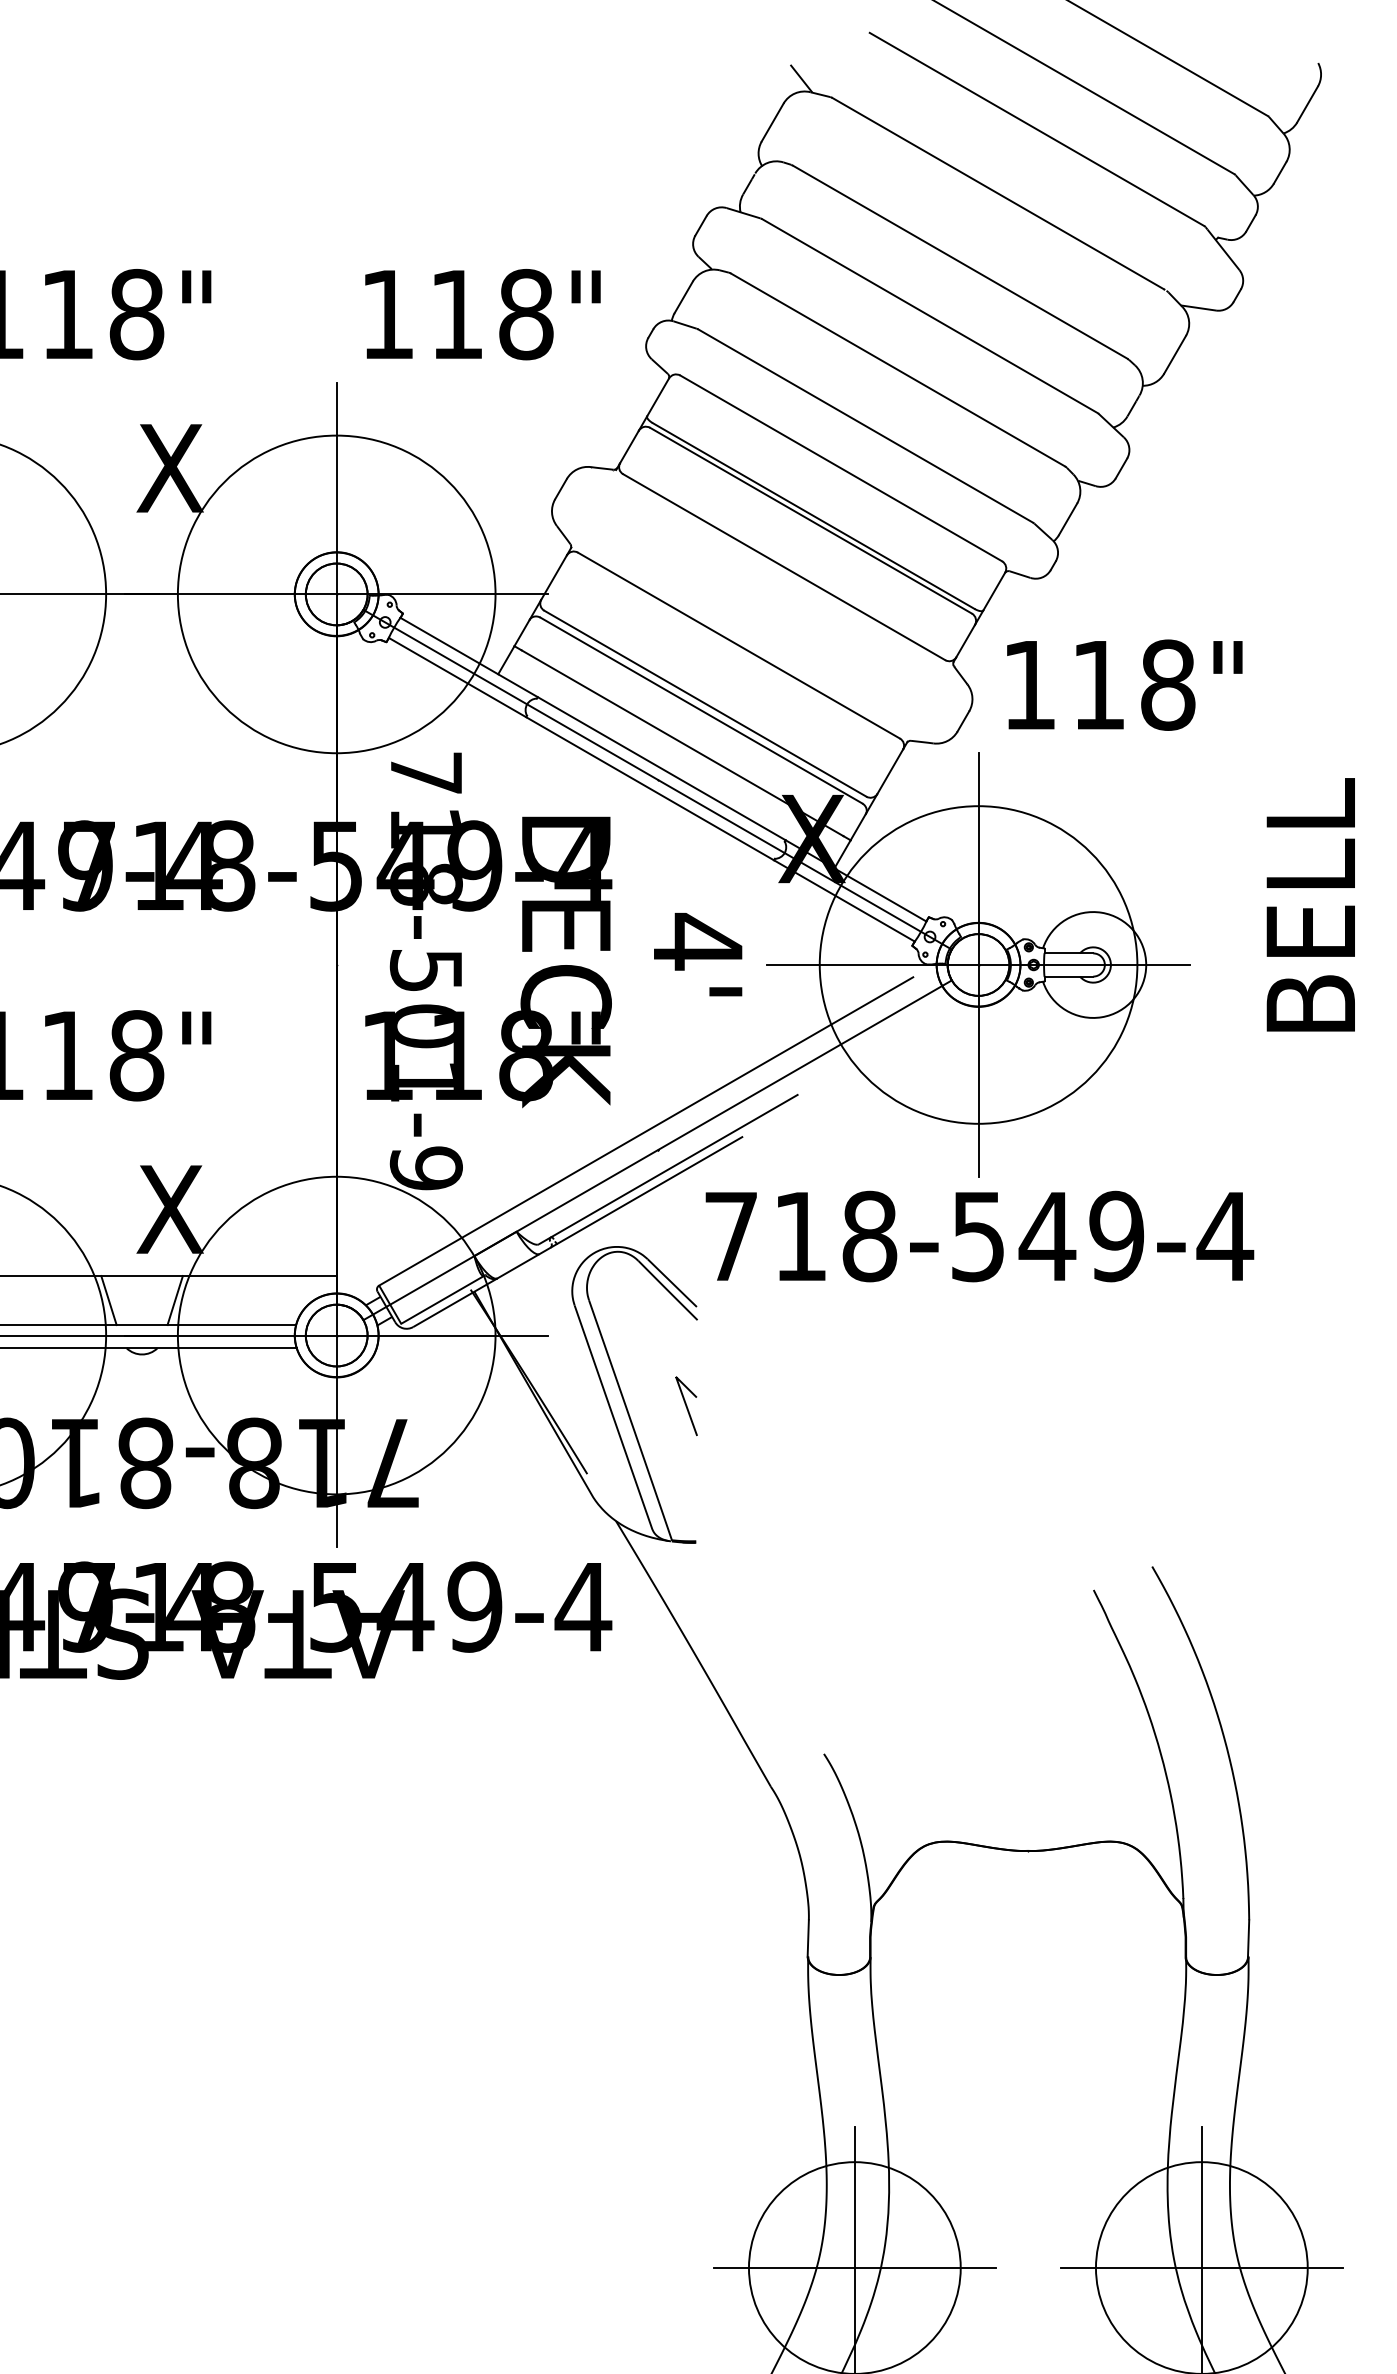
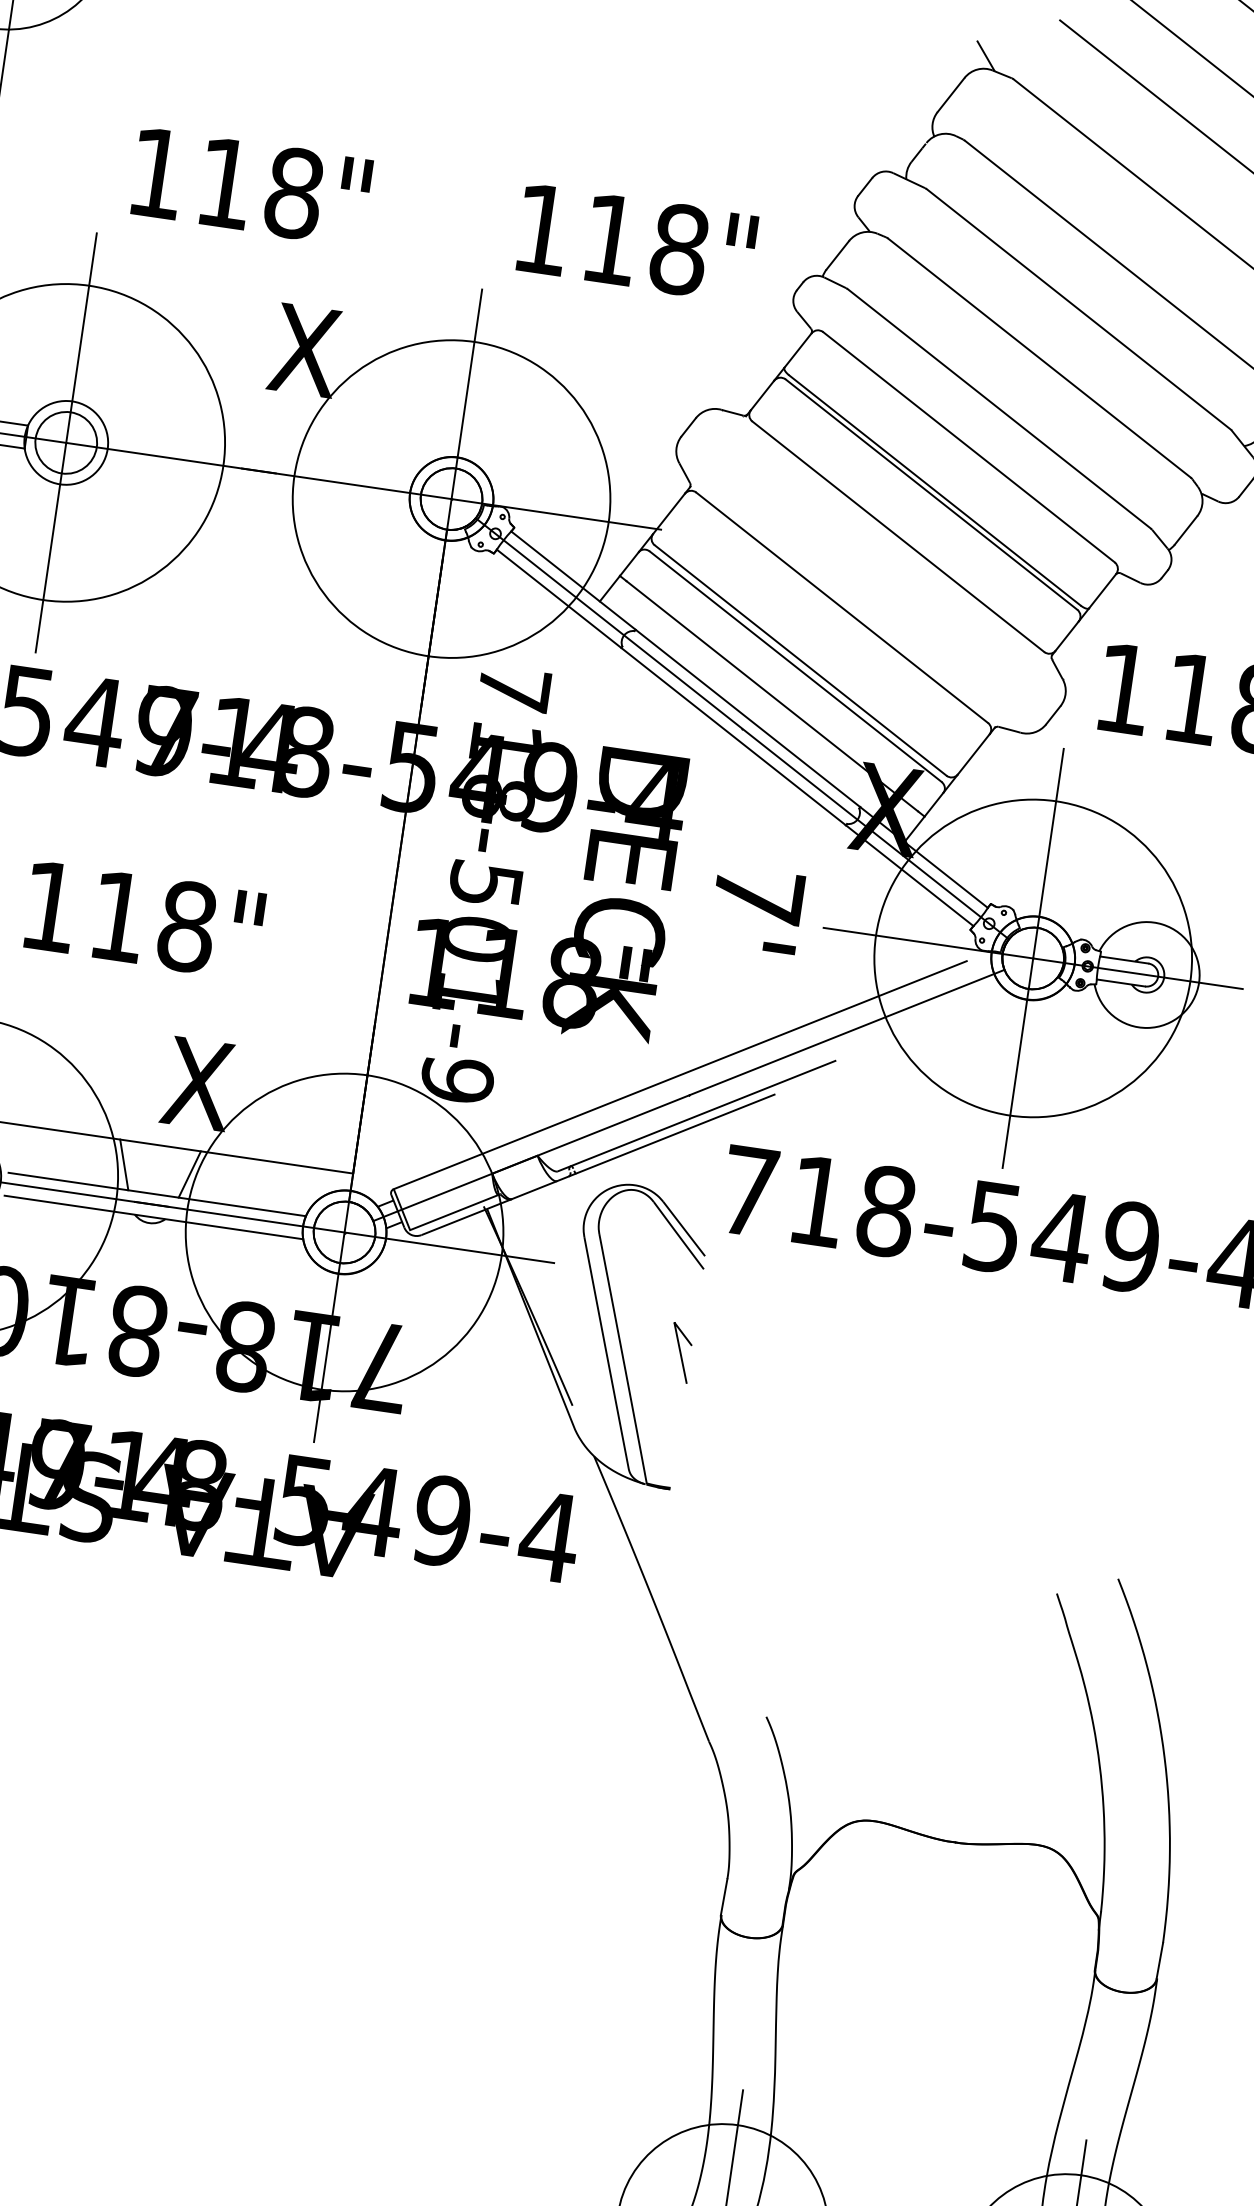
text: (698, 941) -> (759, 894), 4' -> 7'

